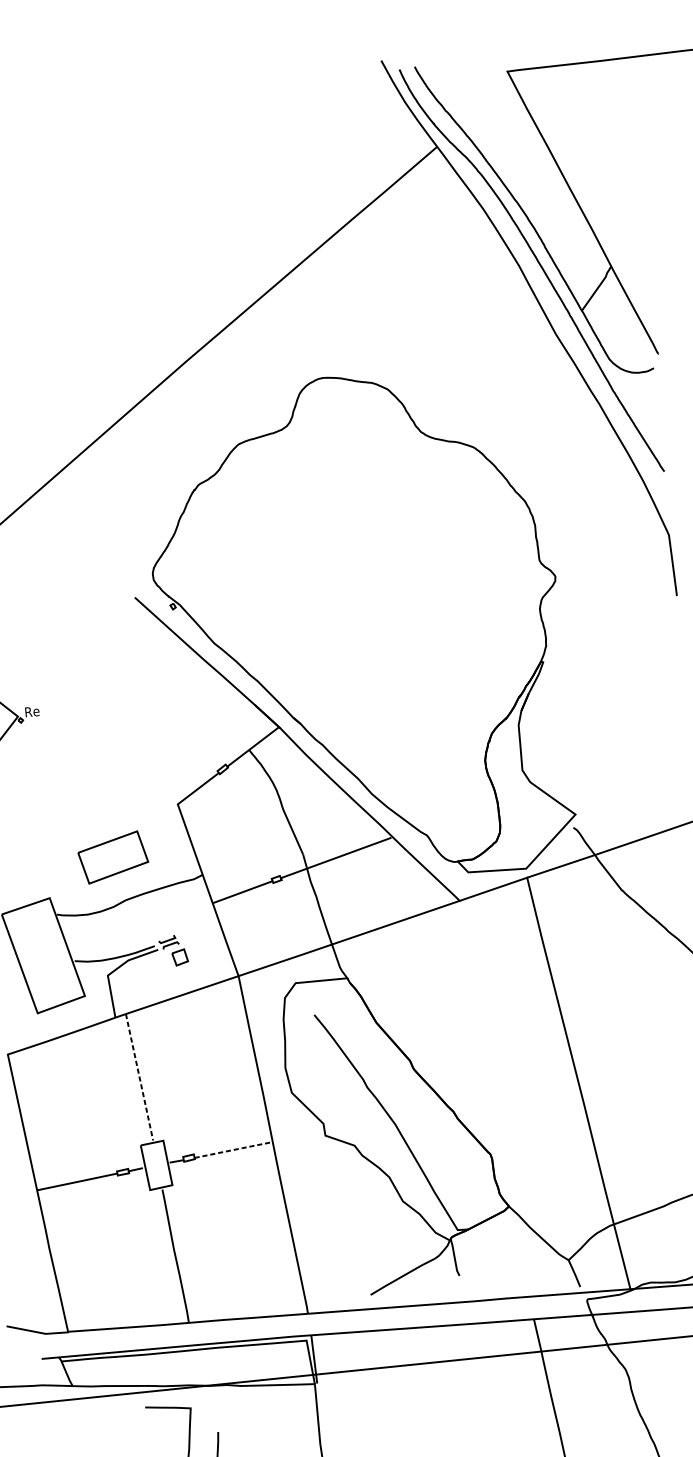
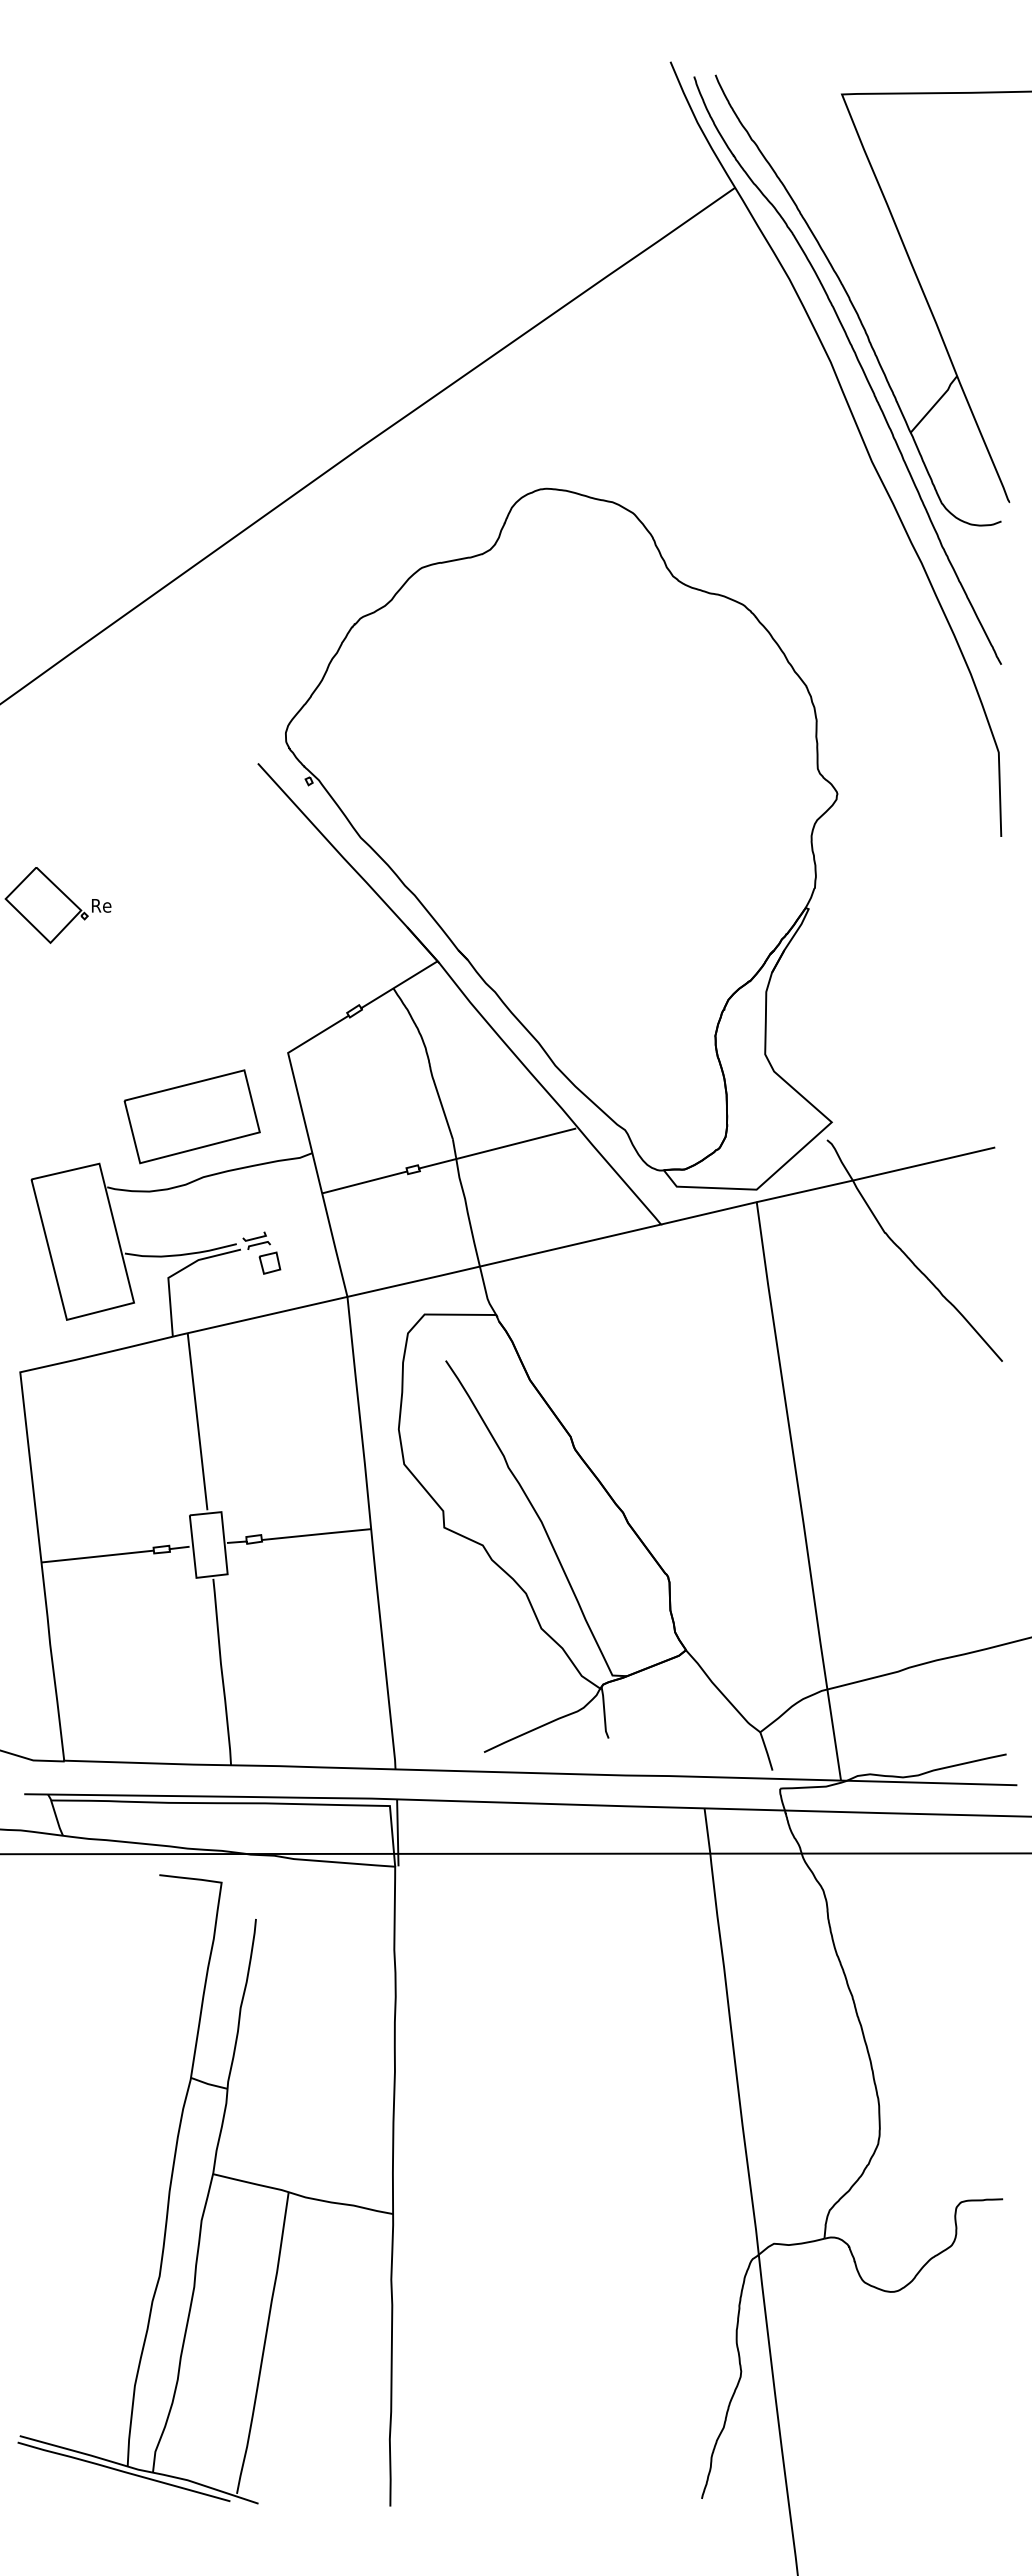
part: (112, 857) -> (191, 1116), size x1.43
line: (139, 1077) -> (197, 1422), dashed -> solid
line: (234, 1149) -> (317, 1534), dashed -> solid

